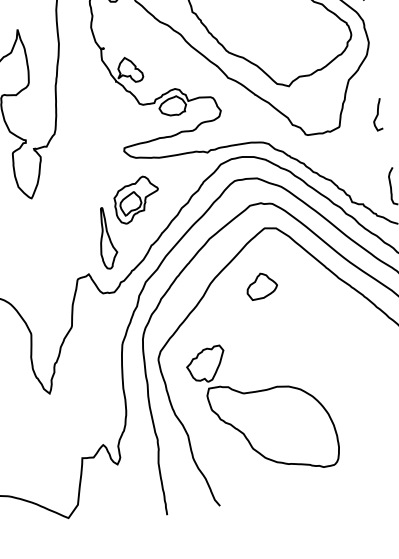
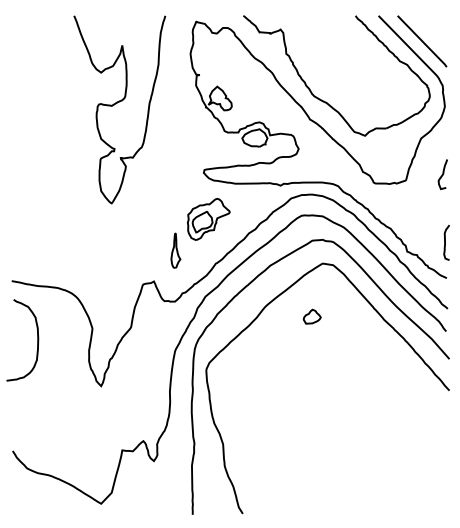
part: (106, 238) -> (175, 250), size x0.6
part: (262, 286) -> (312, 316), size x0.6
part: (262, 407) -> (295, 428), removed

